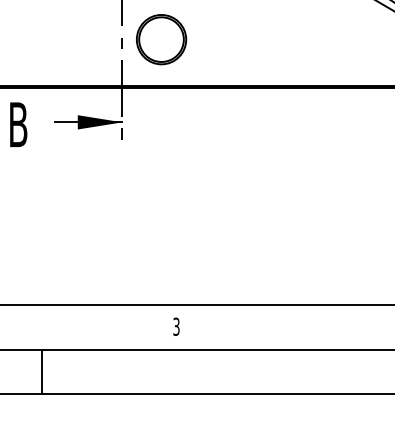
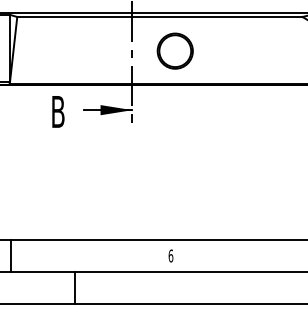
part: (160, 38) -> (174, 50), moved
text: (175, 326) -> (170, 255), 3 -> 6

